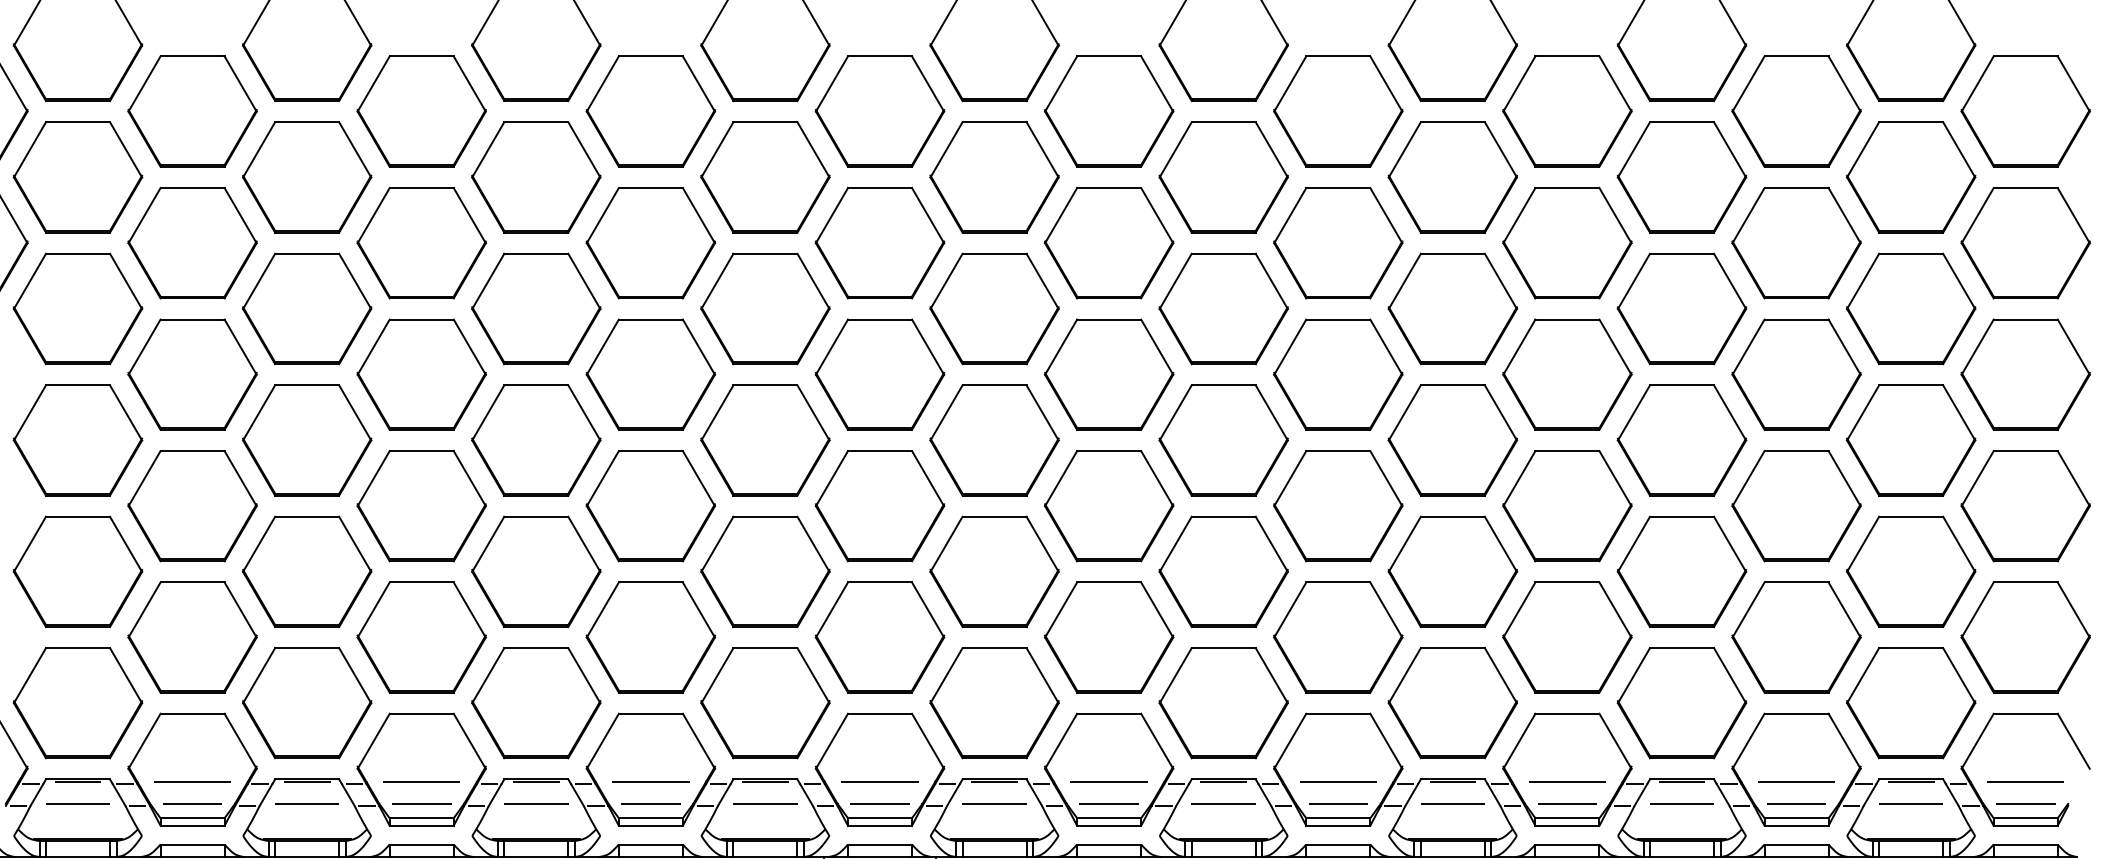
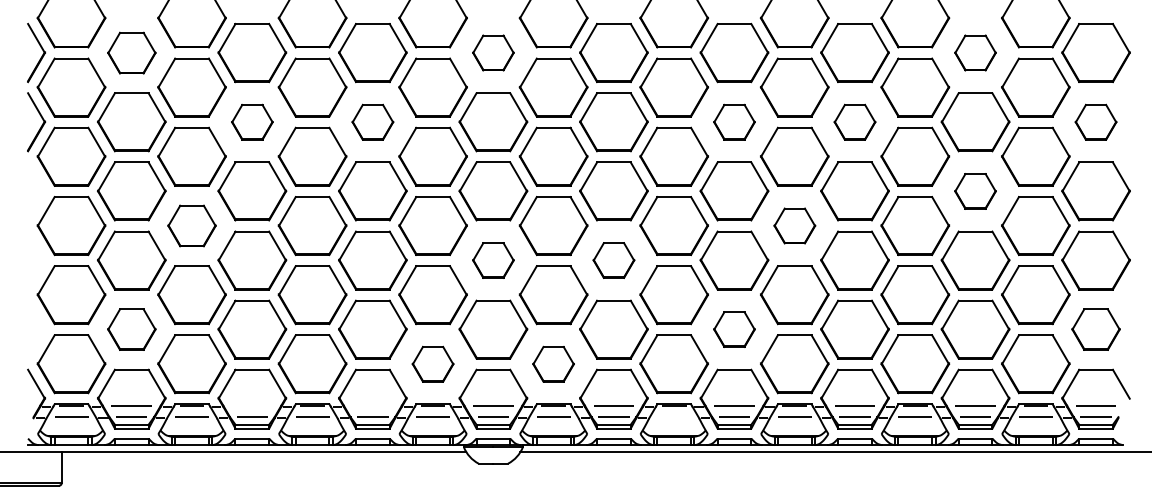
part: (880, 110) -> (493, 52), size x0.6
part: (1796, 110) -> (975, 52), size x0.6
part: (192, 112) -> (131, 53), size x0.7
part: (422, 243) -> (252, 122), size x0.6
part: (650, 243) -> (372, 122), size x0.6
part: (1338, 243) -> (734, 122), size x0.6
part: (1566, 243) -> (854, 122), size x0.6
part: (2024, 243) -> (1095, 122), size x0.6
part: (1796, 374) -> (975, 191), size x0.6
part: (306, 439) -> (191, 225), size x0.7
part: (1452, 439) -> (794, 225), size x0.6
part: (880, 506) -> (493, 260), size x0.6
part: (1108, 506) -> (613, 260), size x0.6
part: (192, 637) -> (131, 329), size x0.7
part: (1338, 637) -> (734, 329), size x0.6
part: (2024, 637) -> (1095, 329), size x0.7
part: (764, 703) -> (432, 364), size x0.6
part: (994, 703) -> (553, 364), size x0.6
line: (420, 781) -> (251, 405), removed
line: (650, 781) -> (372, 405), removed
line: (1224, 804) -> (674, 417), removed

